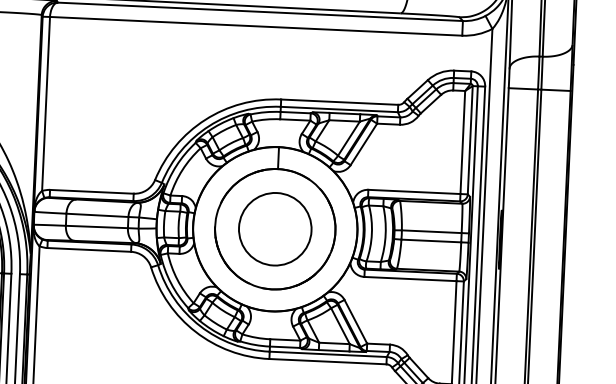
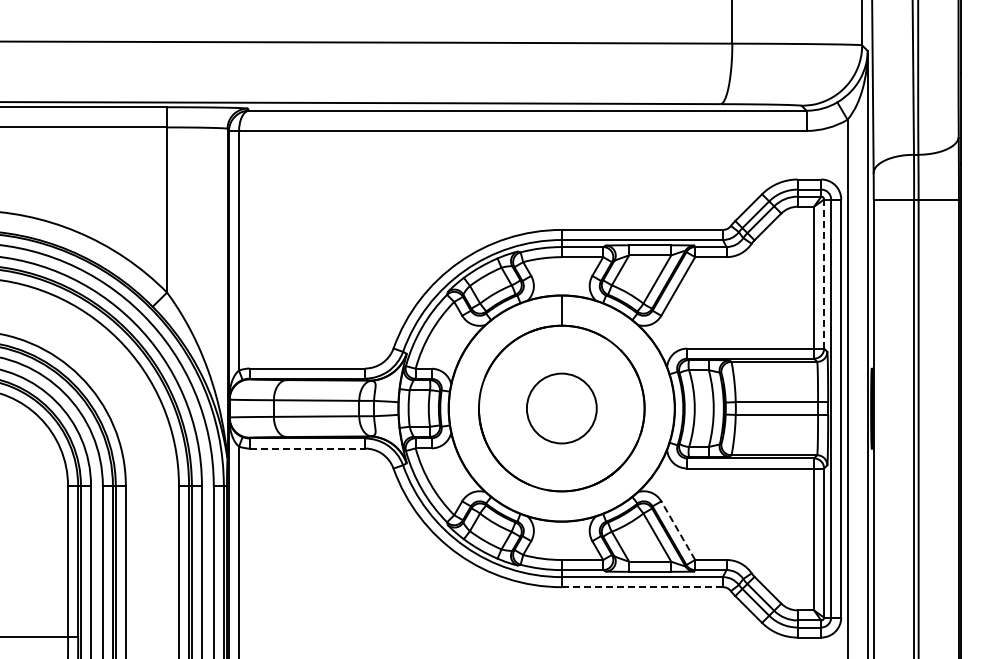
line: (470, 140) -> (824, 274), solid -> dashed
circle: (275, 229) -> (561, 408), size x0.7
line: (89, 249) -> (307, 448), solid -> dashed
line: (356, 321) -> (678, 530), solid -> dashed
line: (328, 361) -> (642, 587), solid -> dashed

